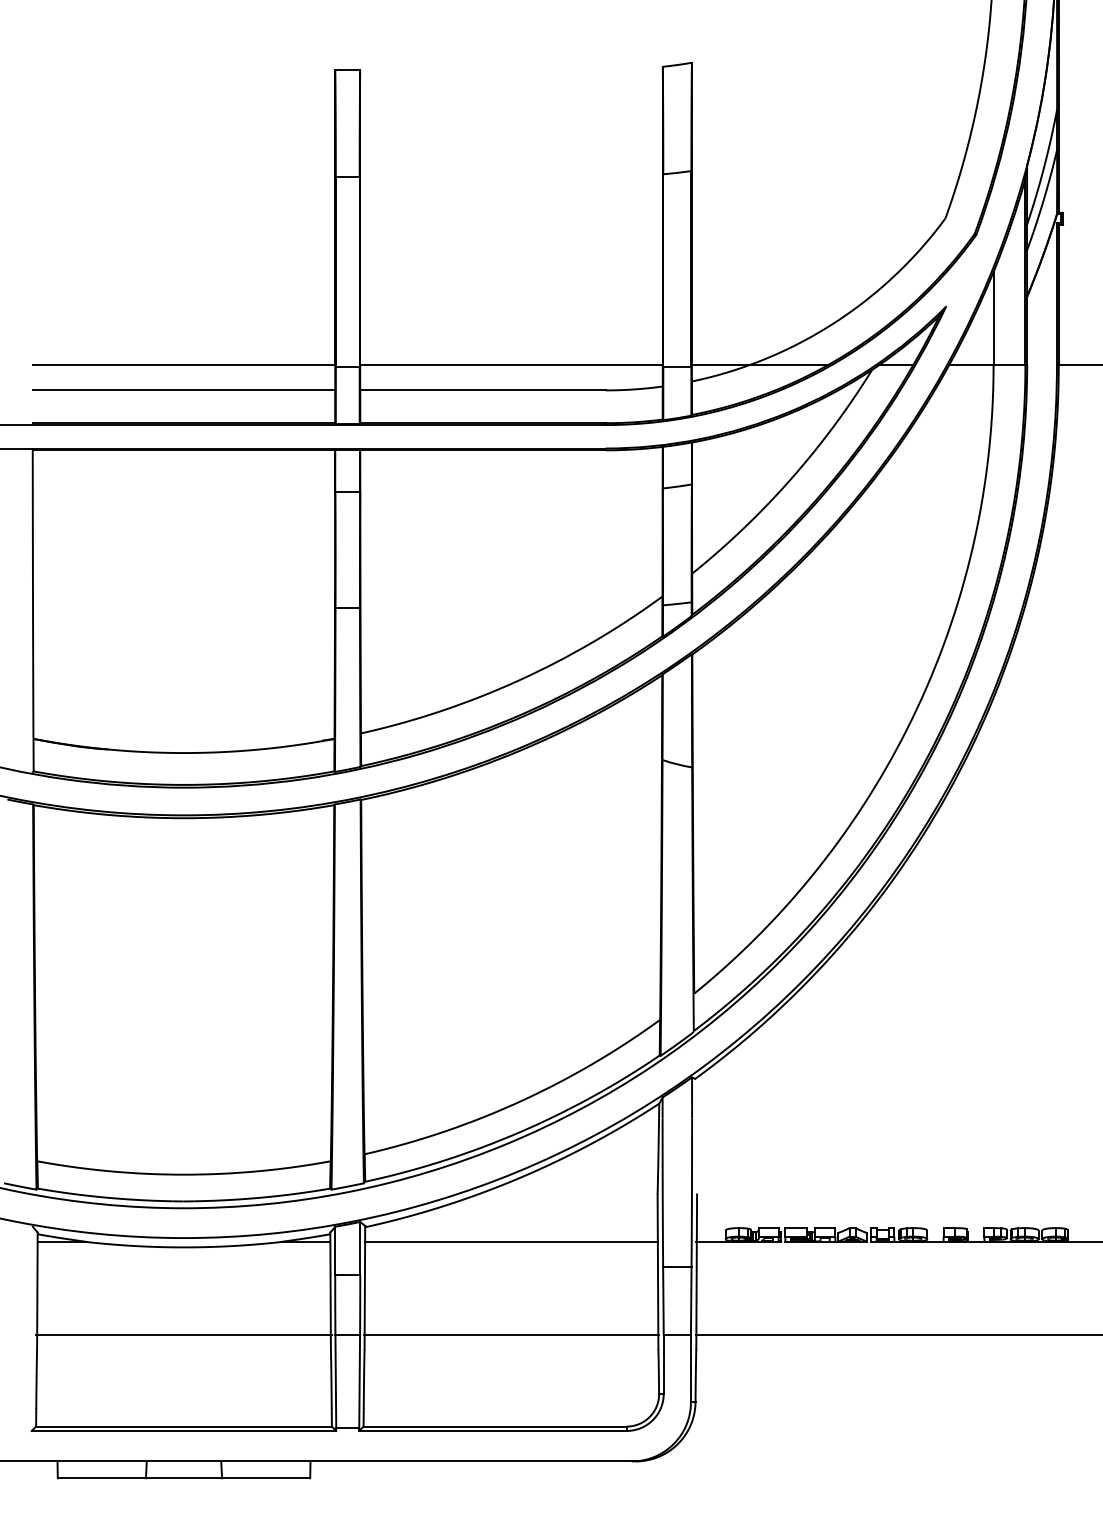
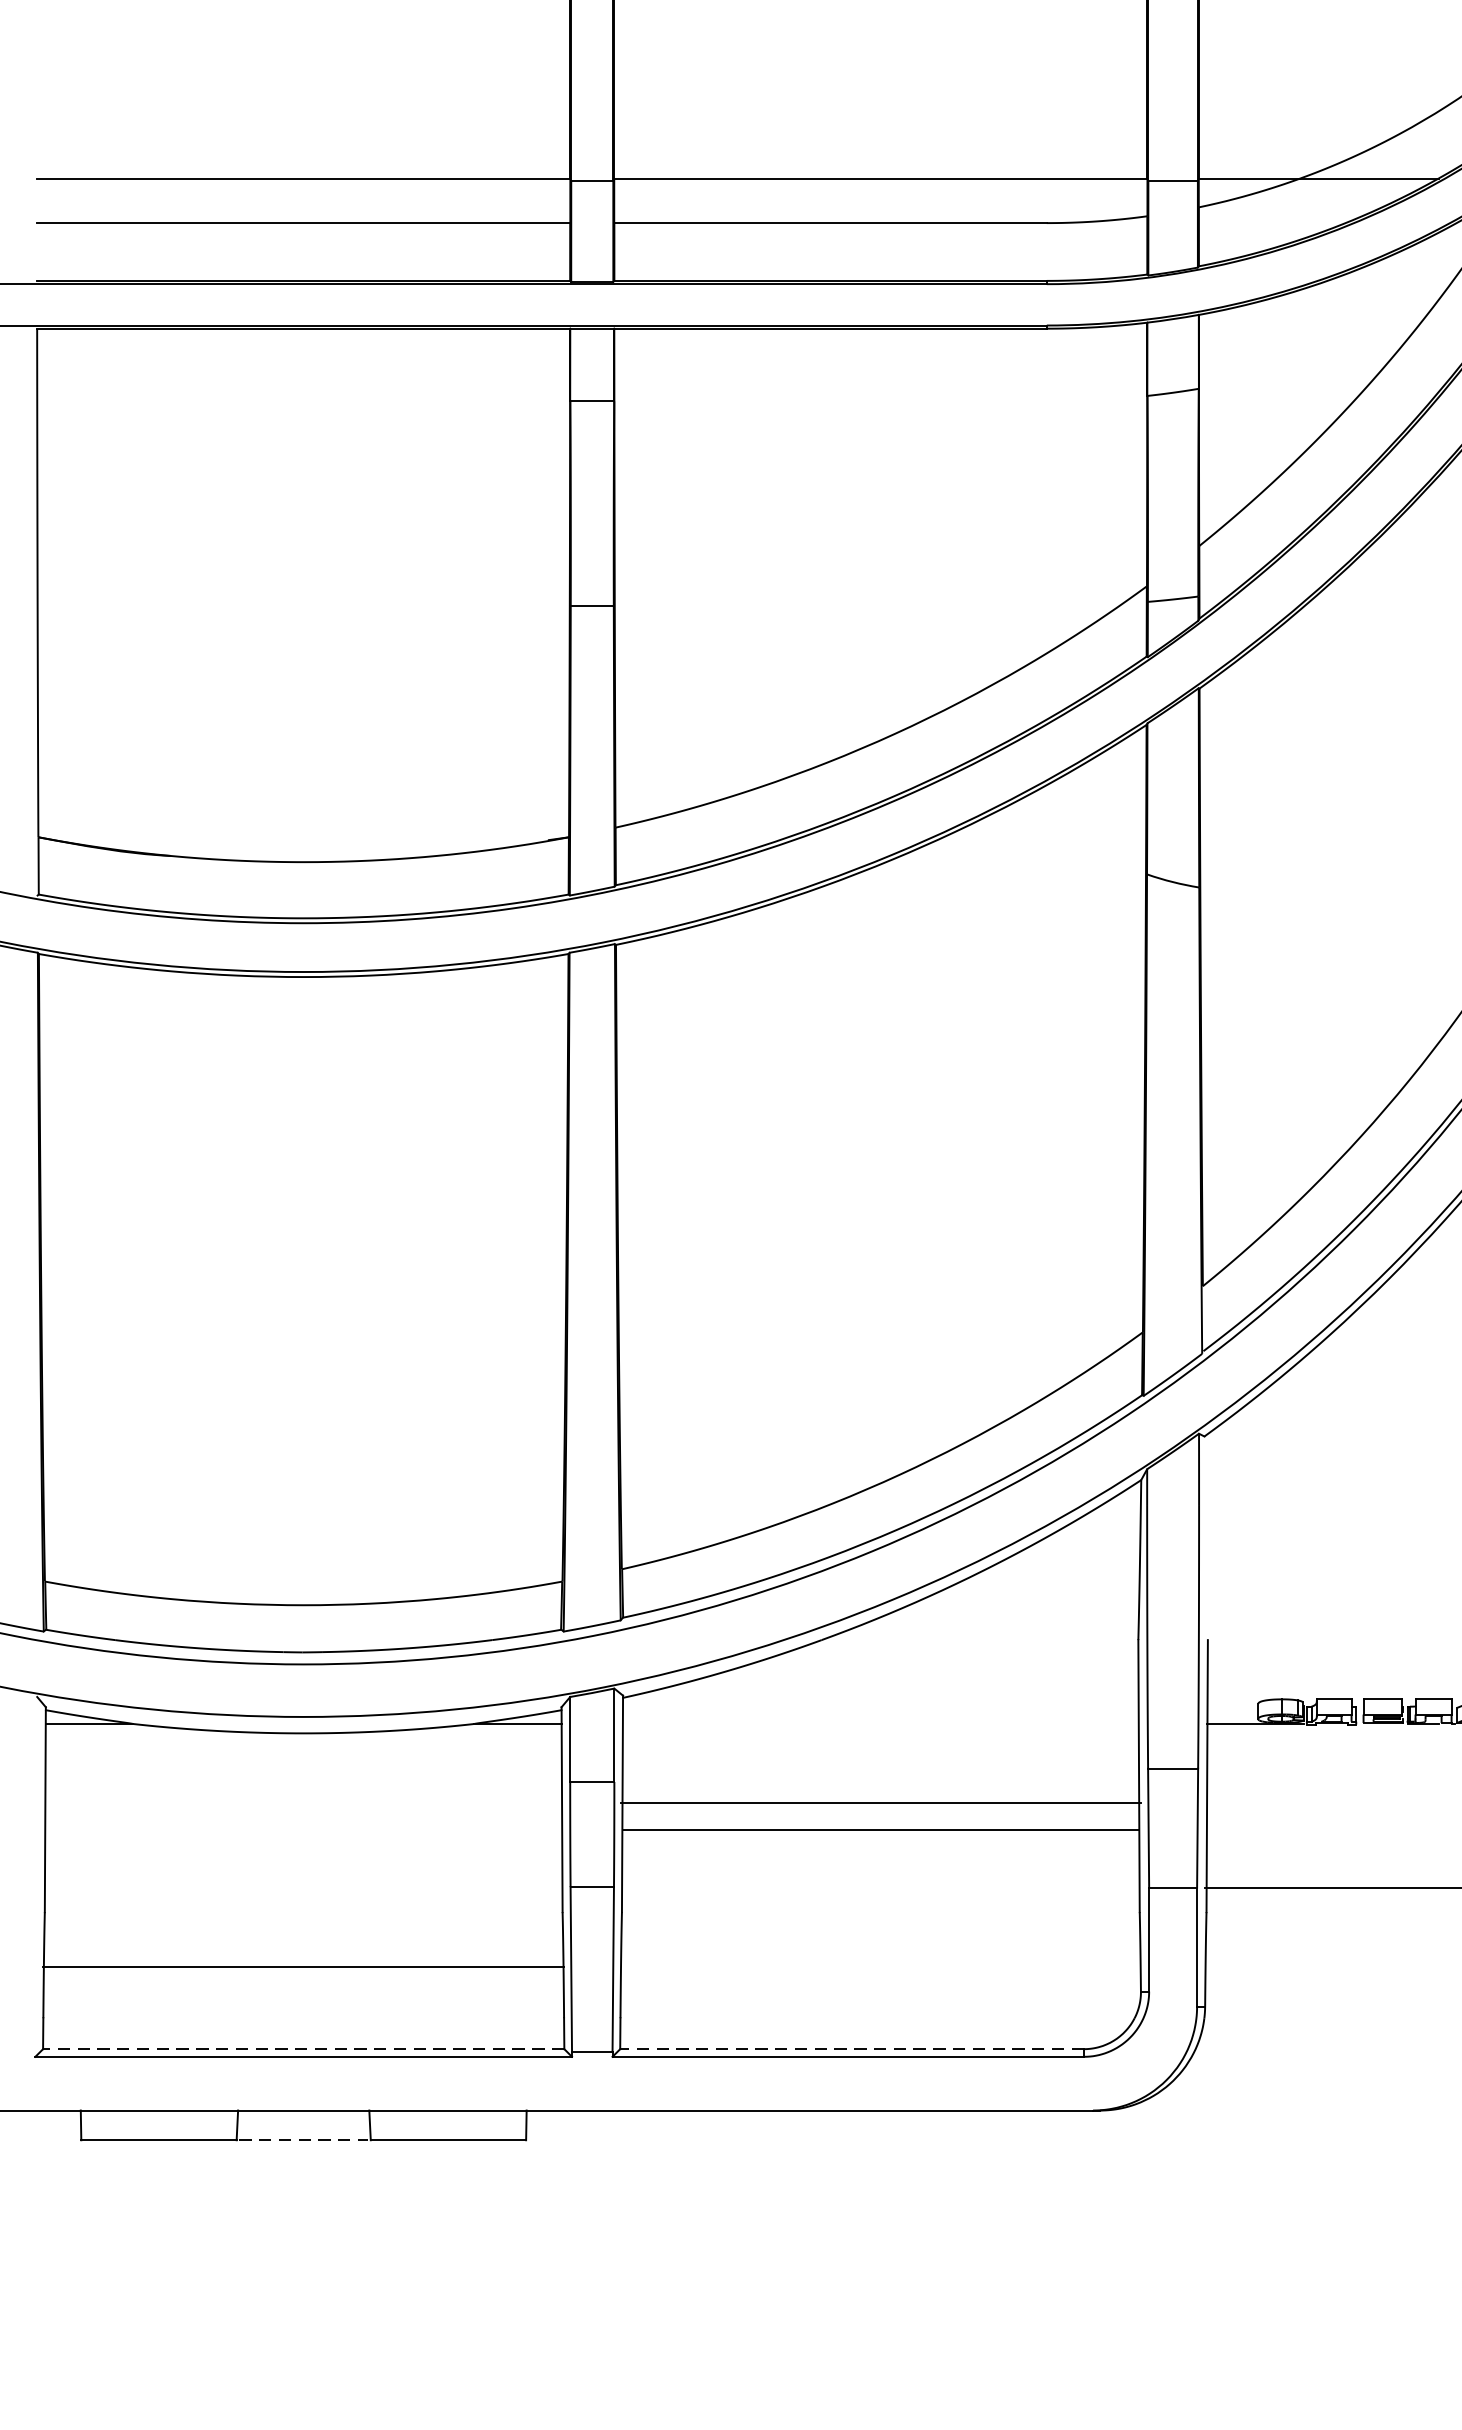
line: (511, 1242) -> (880, 1830), moved
line: (183, 1334) -> (302, 1966), moved
line: (511, 1334) -> (880, 1802), moved
line: (184, 1426) -> (304, 2049), solid -> dashed
line: (495, 1426) -> (852, 2049), solid -> dashed
line: (184, 1478) -> (304, 2140), solid -> dashed

